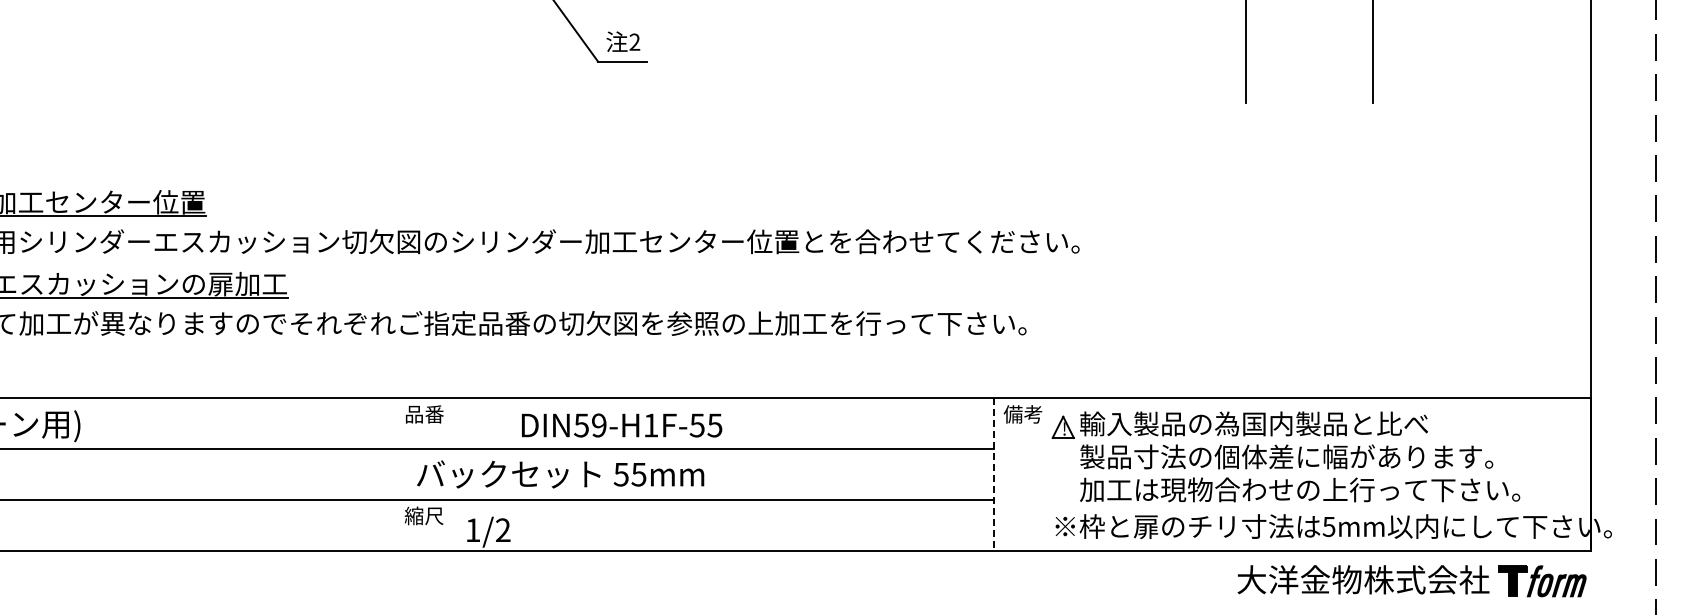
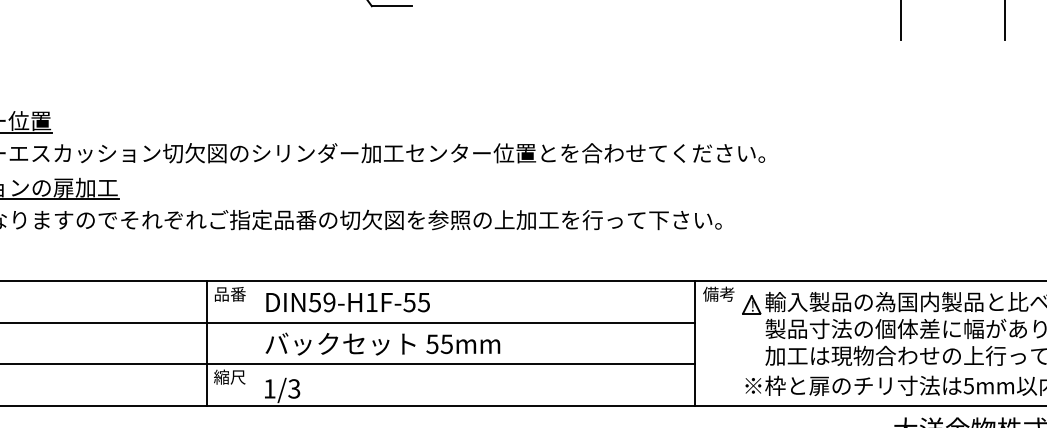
text: (622, 425) -> (348, 302), moved
line: (396, 474) -> (207, 343), added
text: (560, 474) -> (382, 344), moved
line: (994, 474) -> (695, 343), dashed -> solid
text: (502, 530) -> (293, 389), 1/2 -> 1/3

